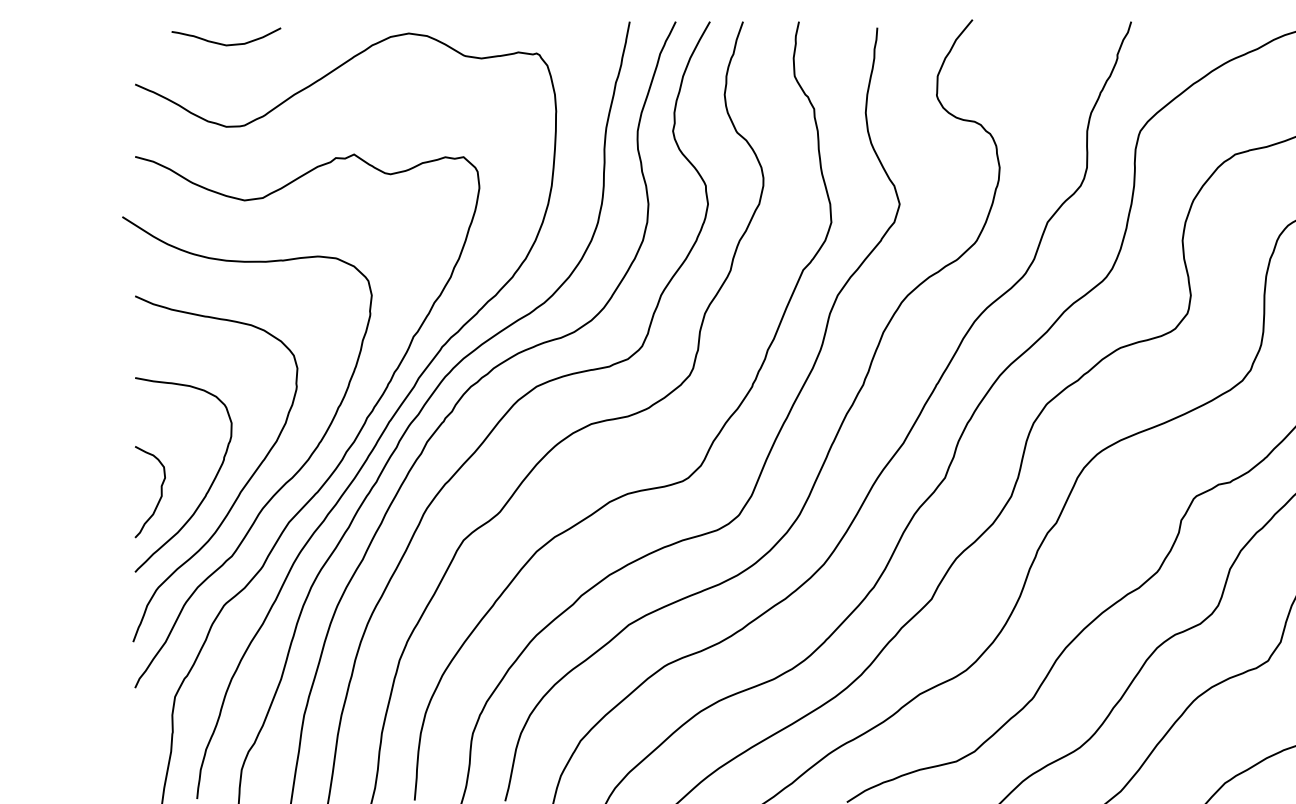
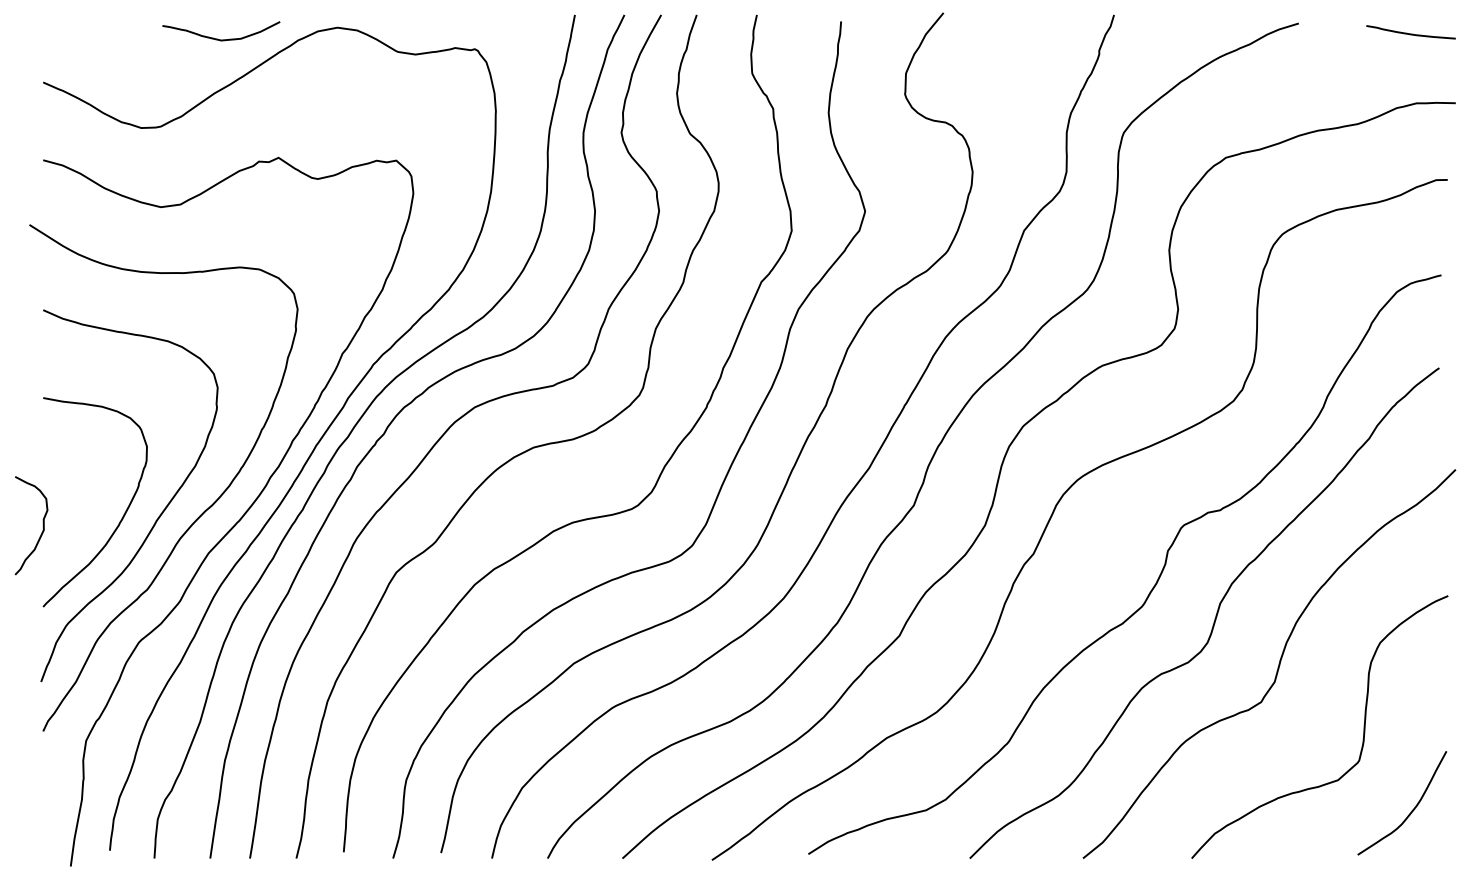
curve: (226, 44) -> (221, 39), moved
curve: (160, 491) -> (42, 525), moved

